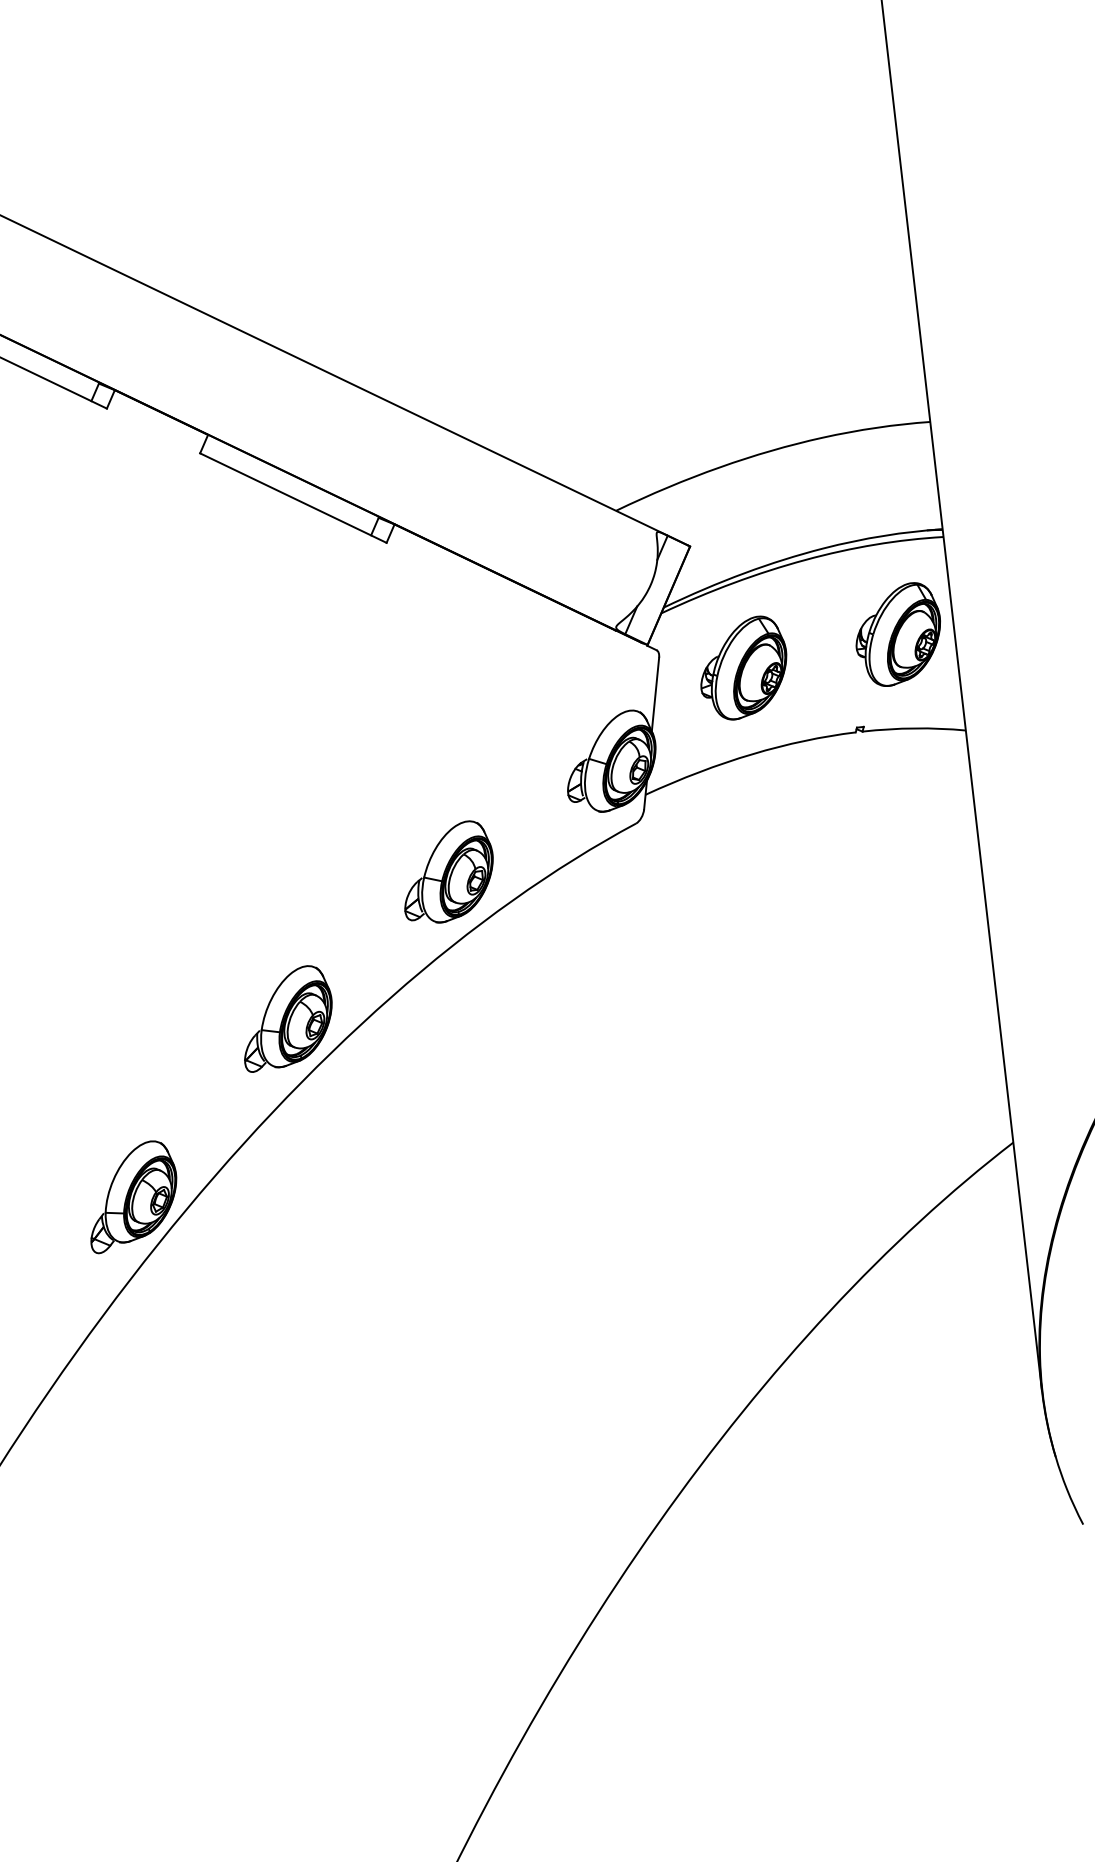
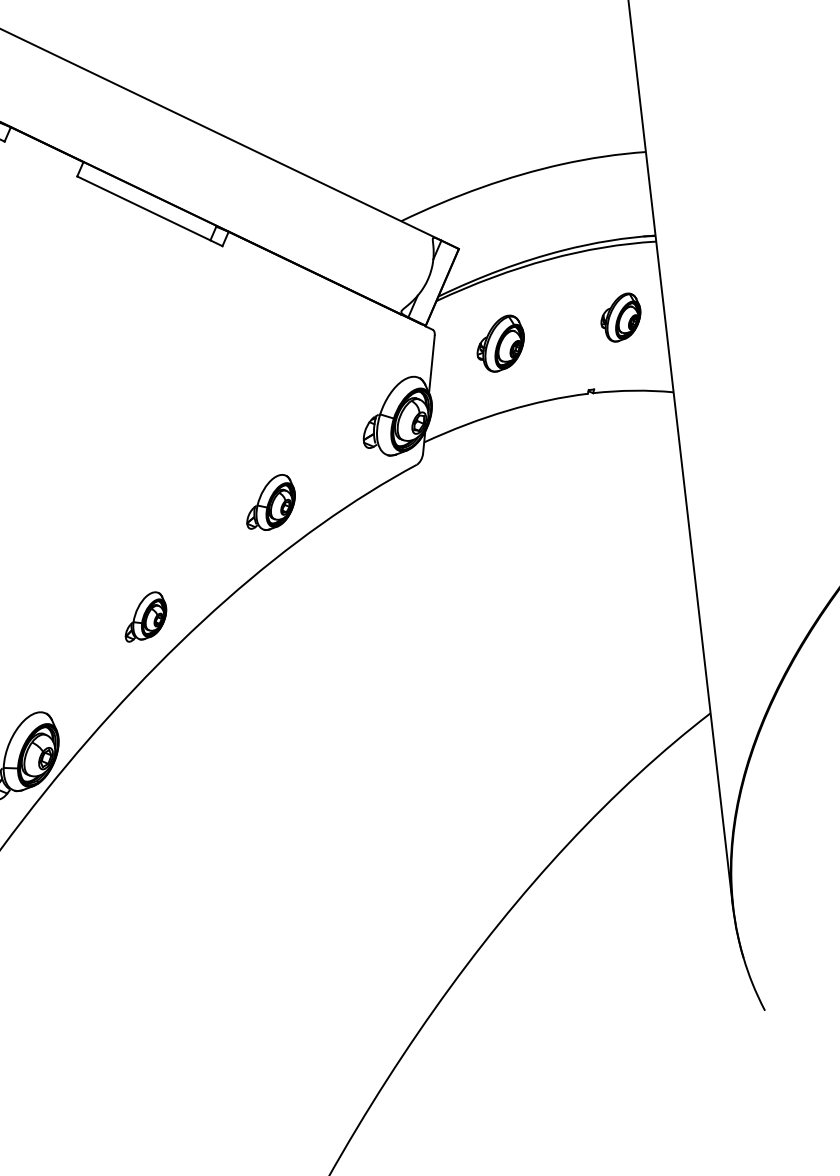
part: (897, 634) -> (620, 317), size x0.6
part: (743, 667) -> (500, 343), size x0.7
part: (448, 871) -> (270, 502), size x0.7
part: (288, 1018) -> (146, 616), size x0.6

